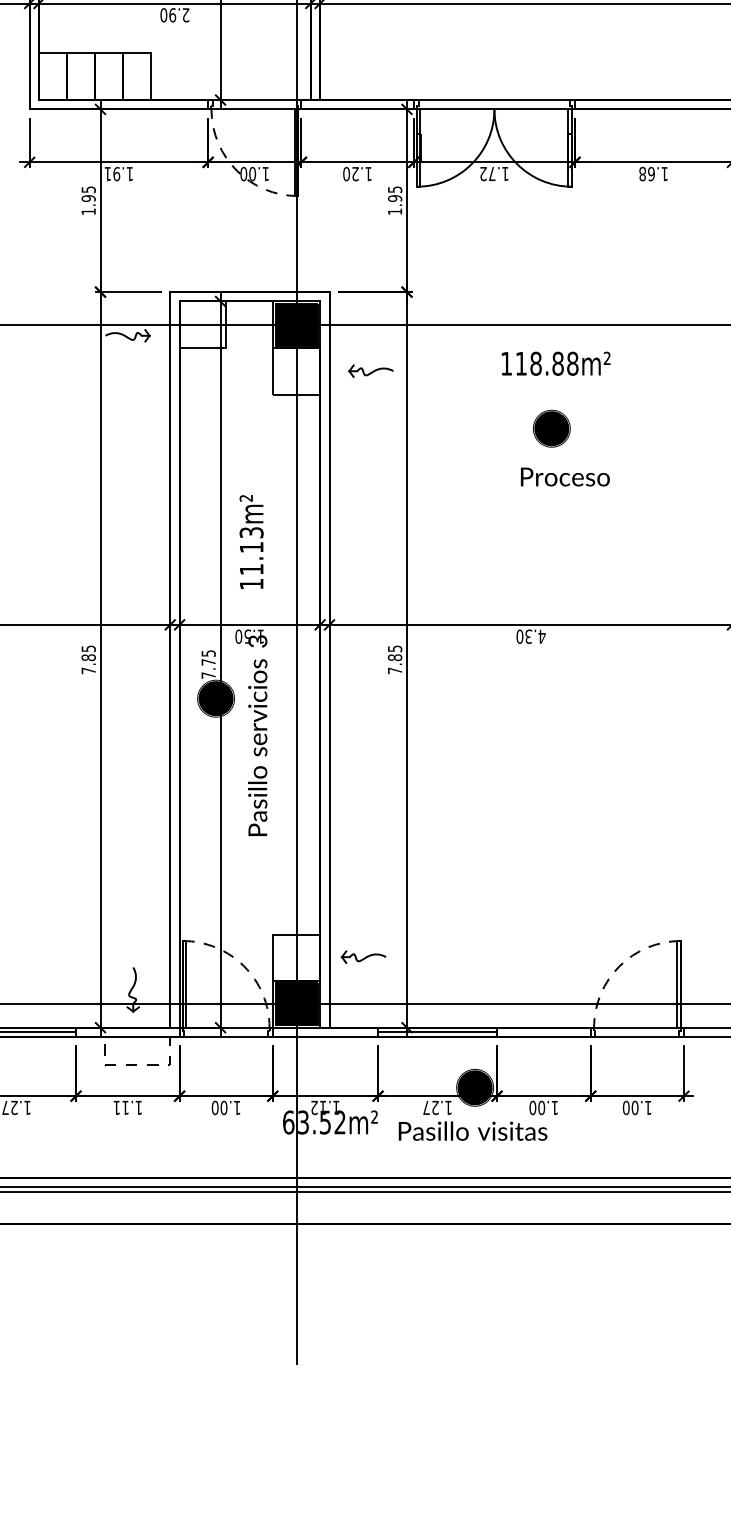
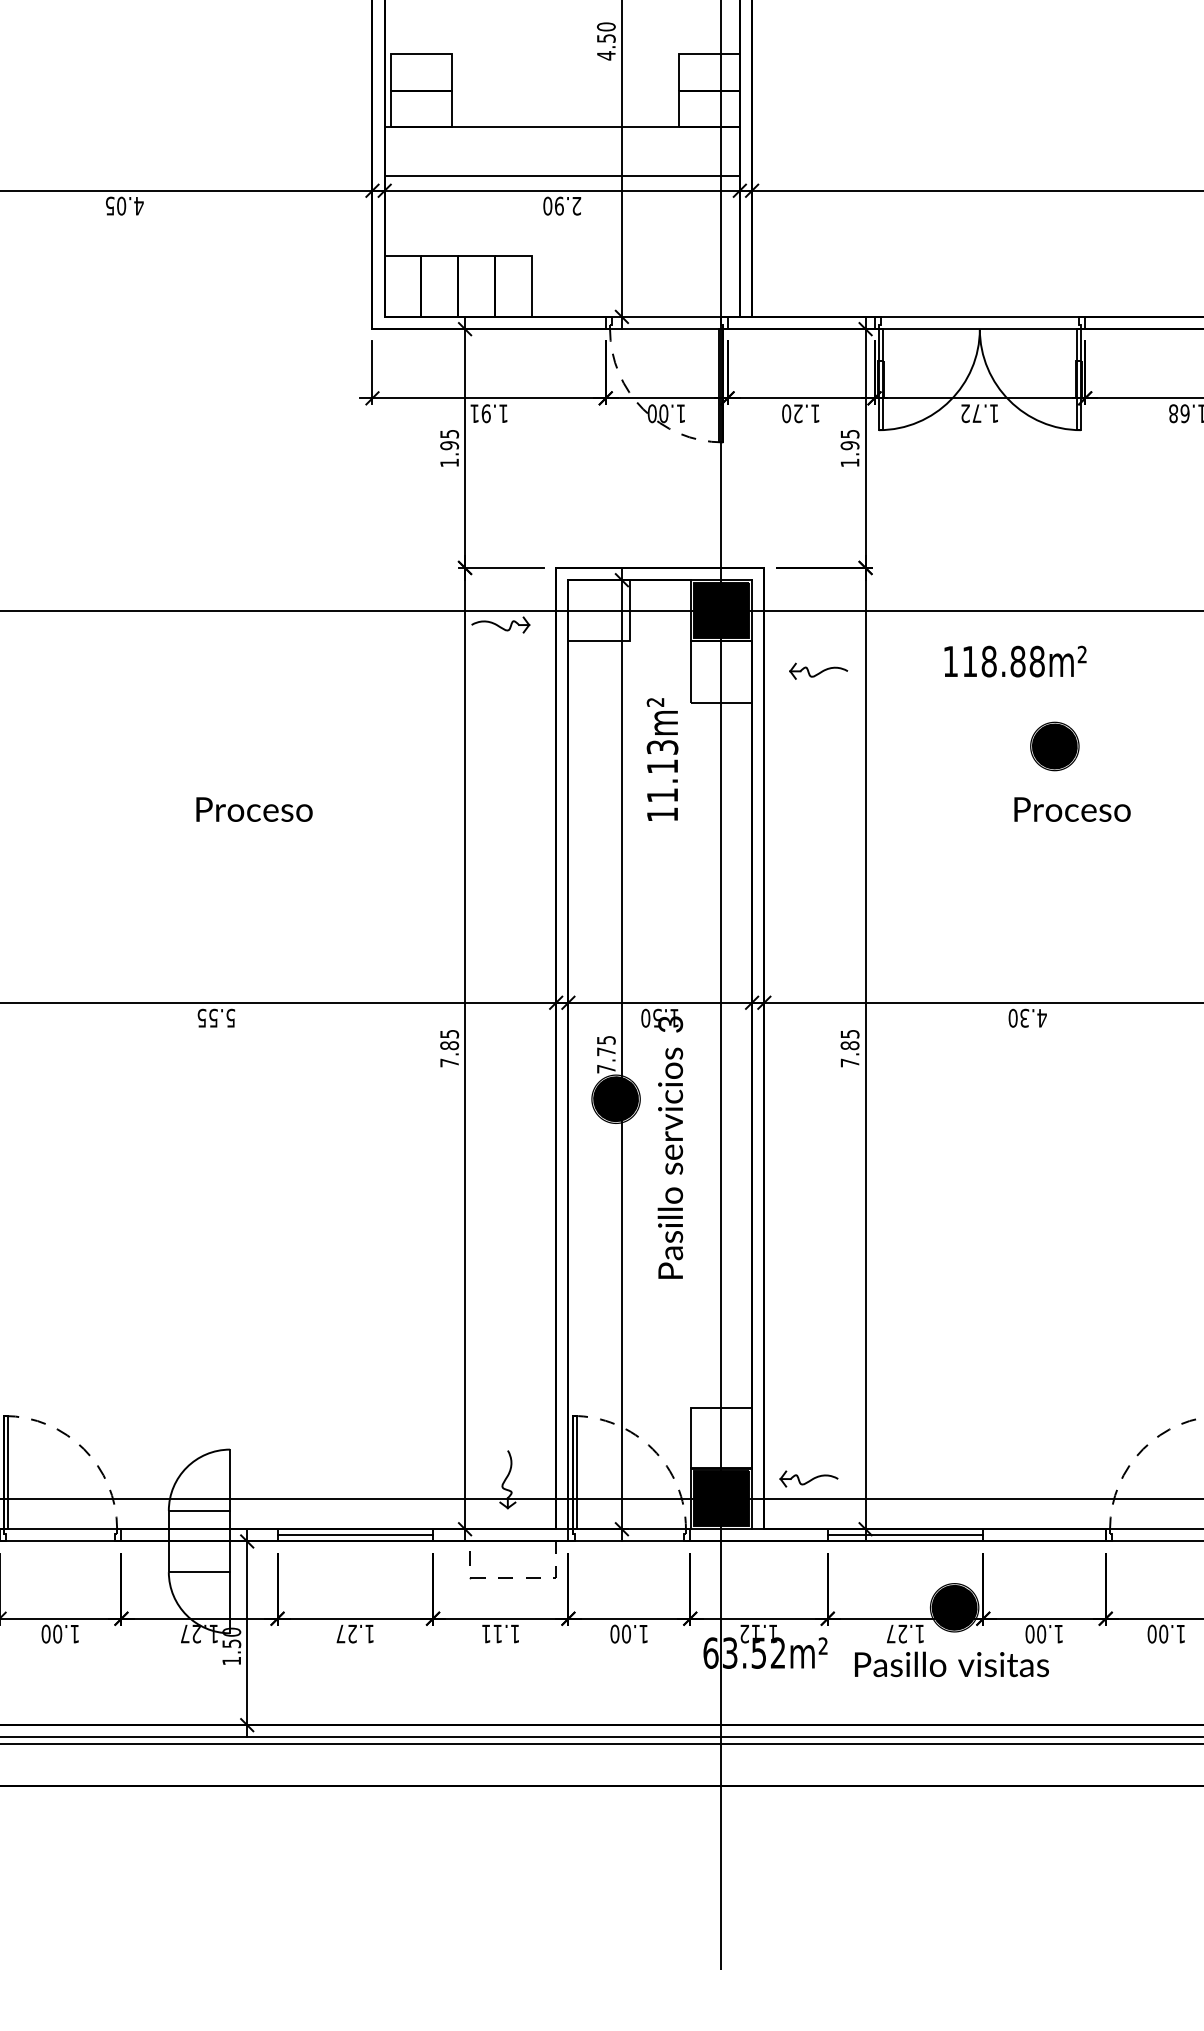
text: (556, 363) -> (1015, 661), moved
text: (251, 541) -> (662, 759), moved
part: (363, 956) -> (808, 1478), moved

